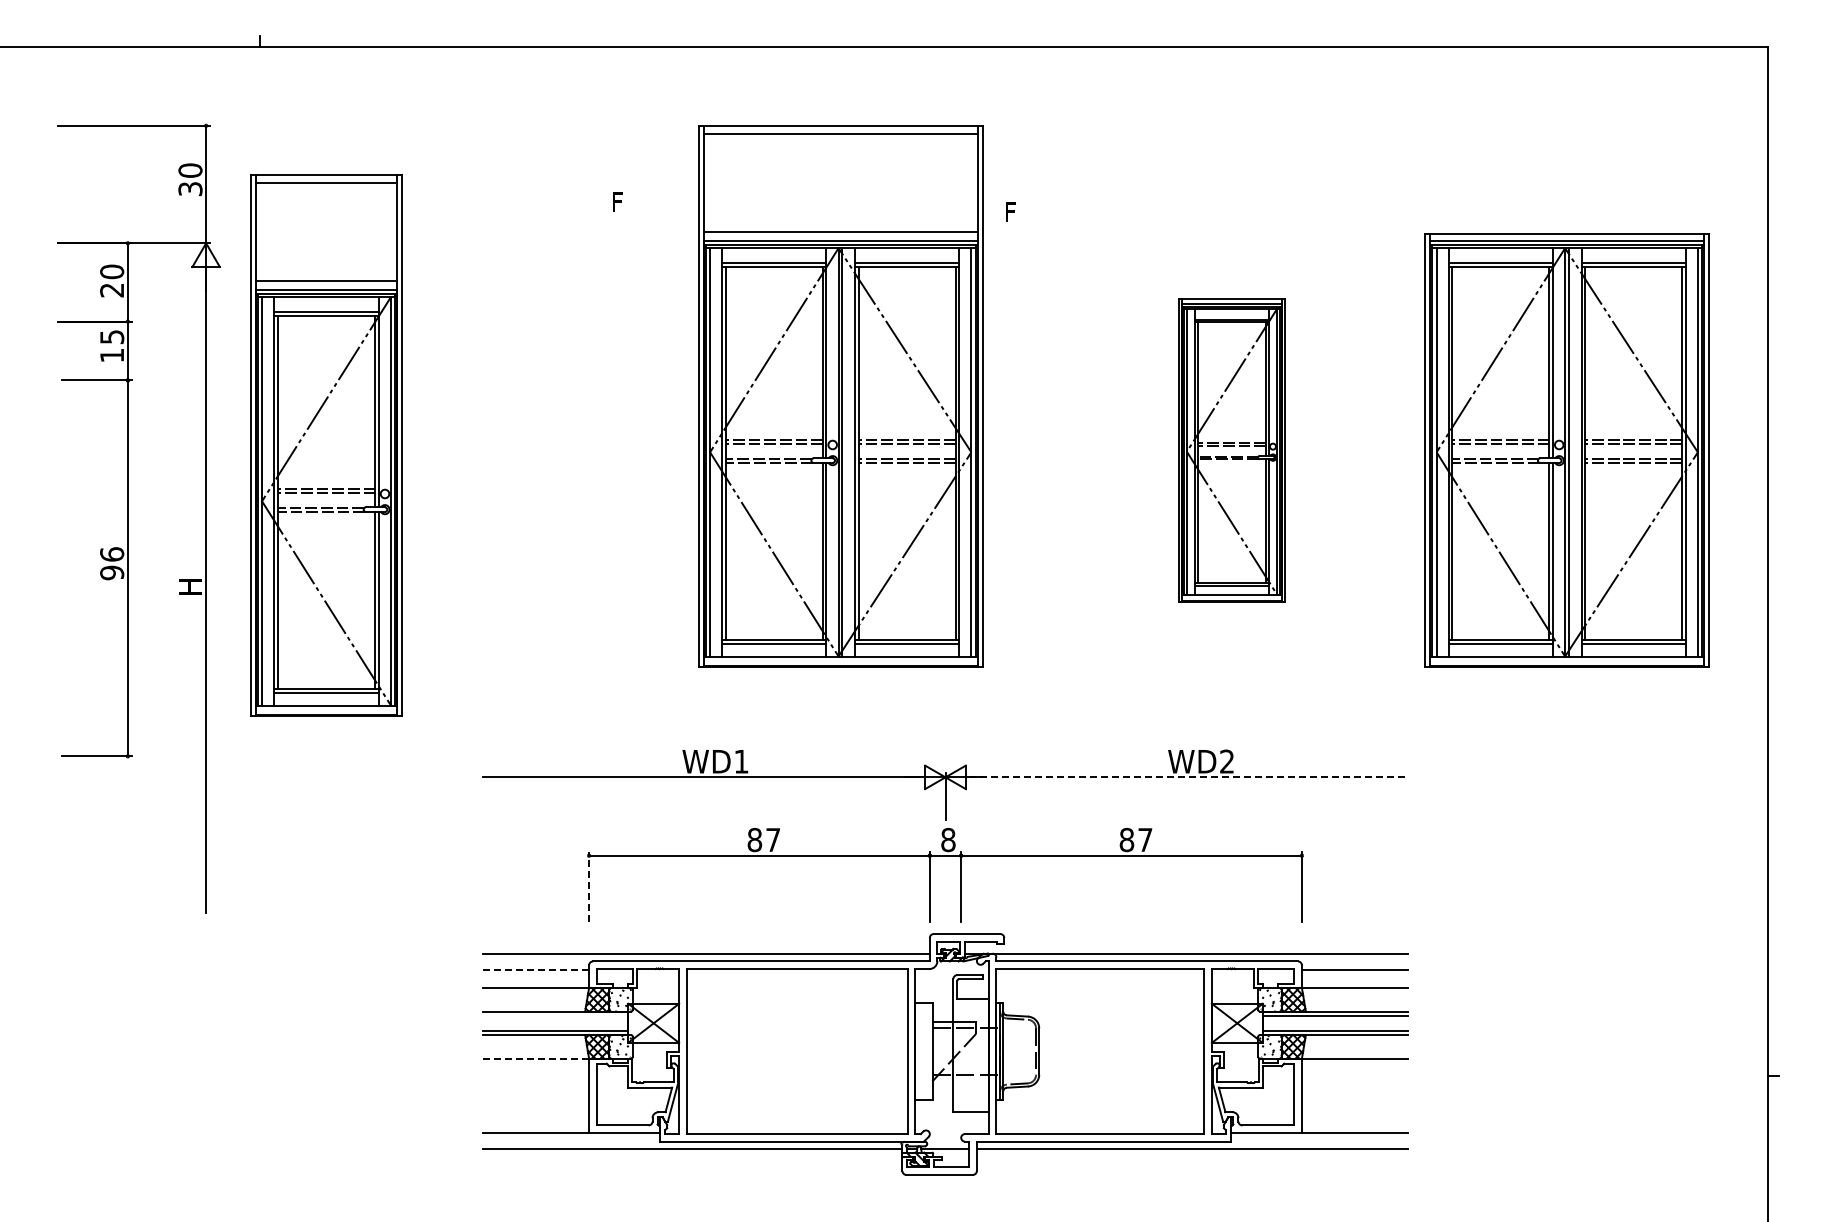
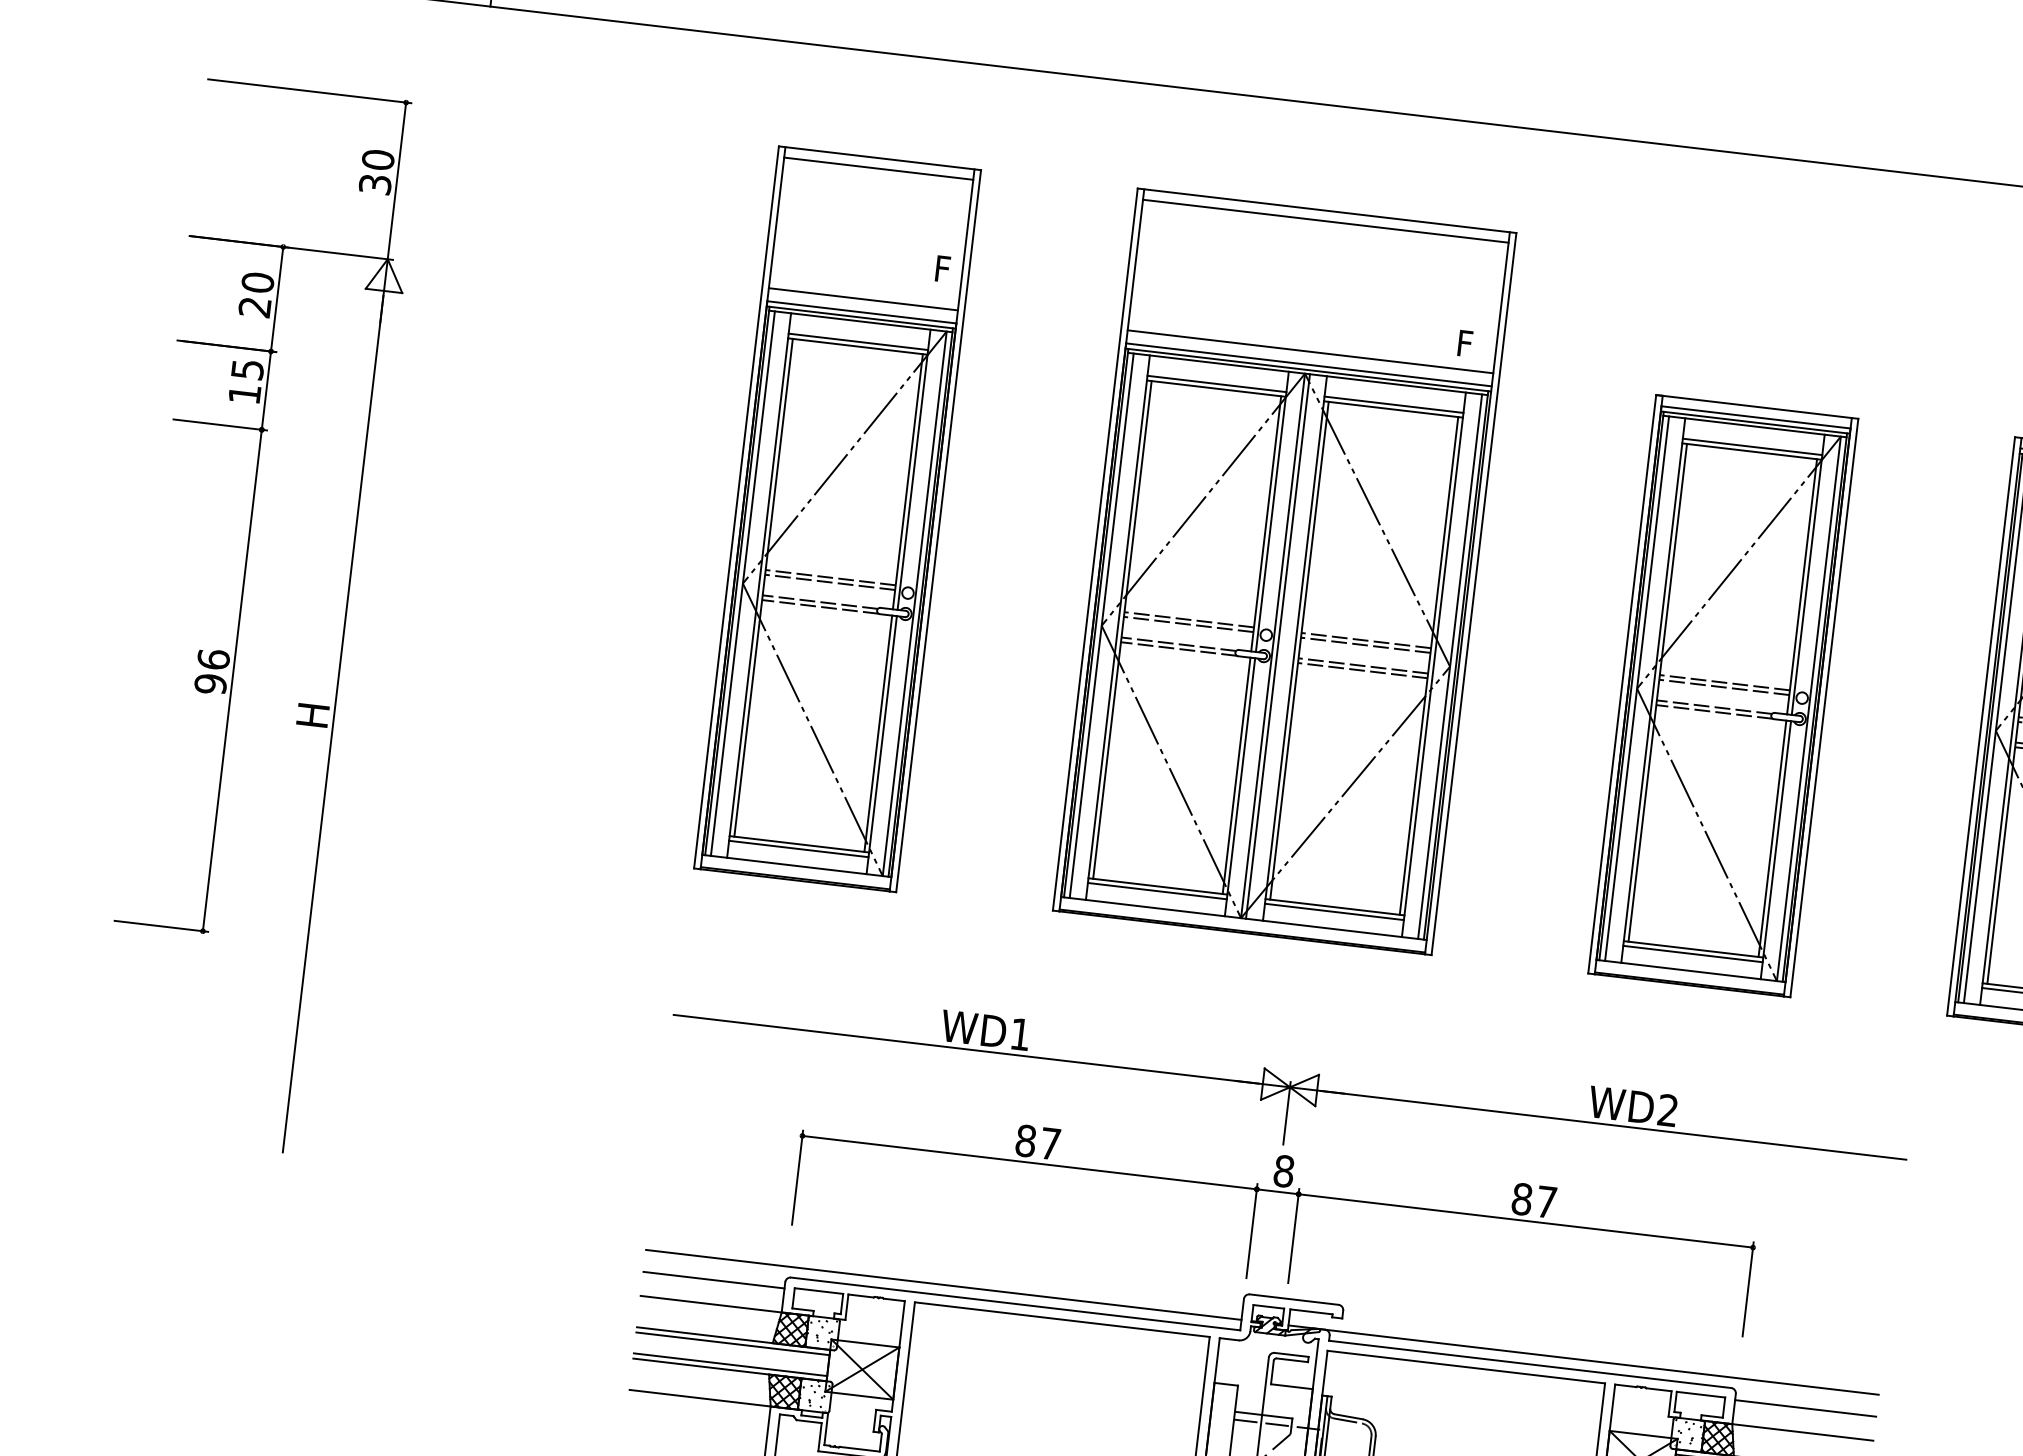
part: (840, 396) -> (1284, 571), moved
part: (326, 445) -> (837, 519), moved
part: (1231, 450) -> (1722, 696), size x1.43
line: (1188, 777) -> (1614, 1125), dashed -> solid
line: (589, 886) -> (798, 1177), dashed -> solid
line: (536, 970) -> (714, 1280), dashed -> solid
line: (555, 1015) -> (732, 1343), added
line: (536, 1058) -> (700, 1398), dashed -> solid

